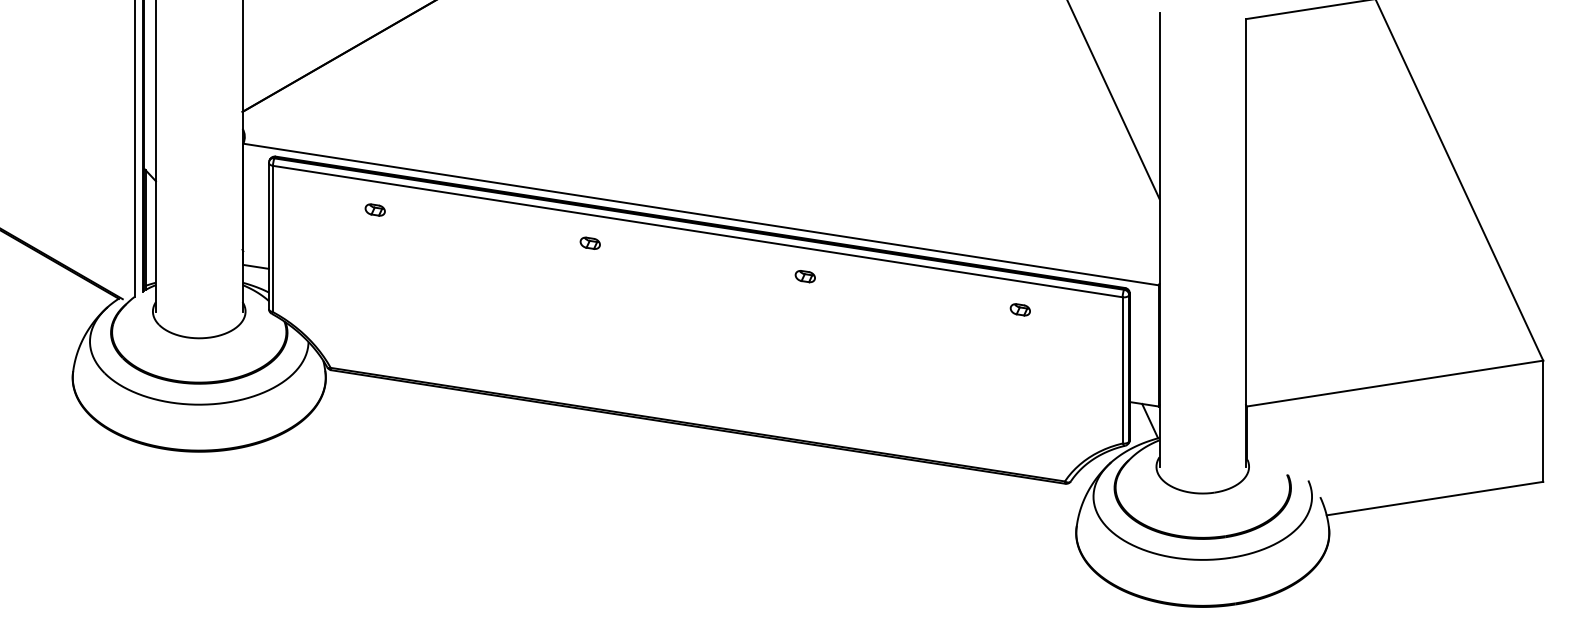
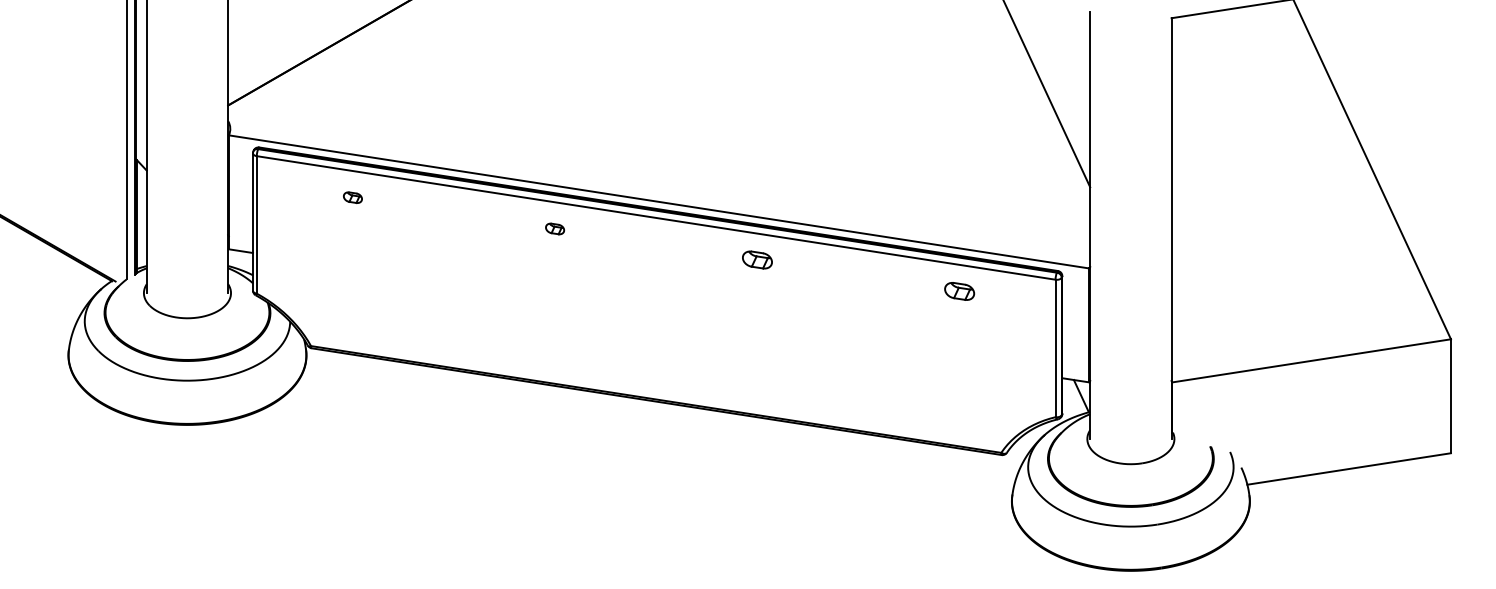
part: (804, 276) -> (756, 260), size x1.6
part: (1019, 309) -> (958, 291), size x1.6

